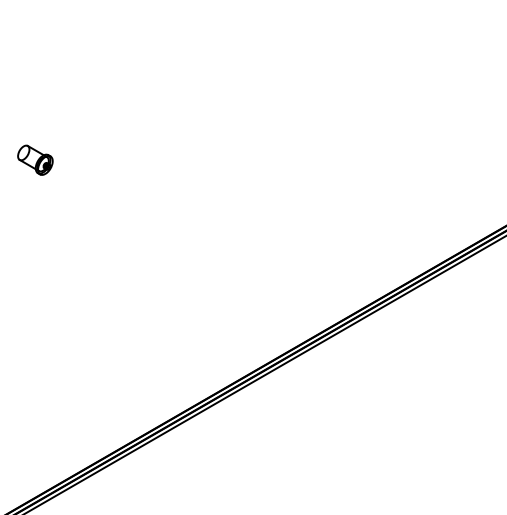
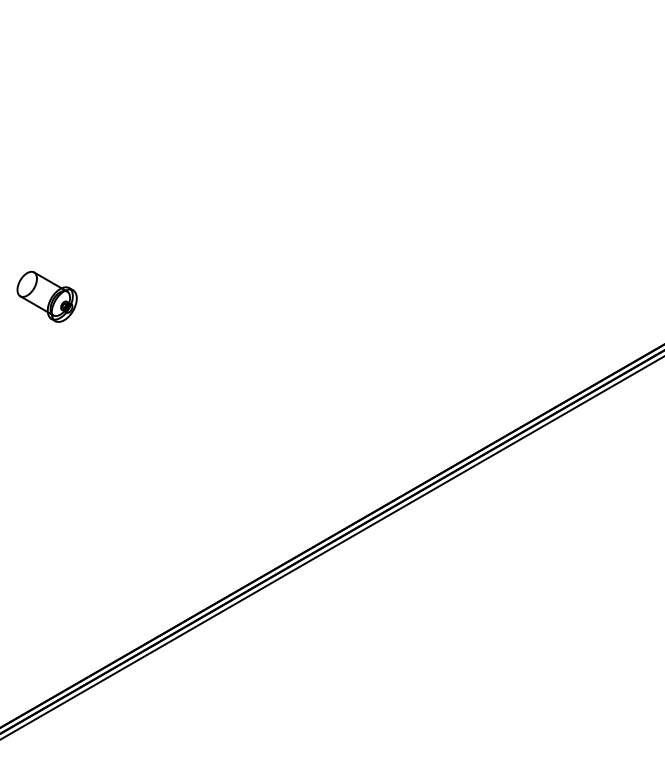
part: (34, 160) -> (46, 296), size x1.43

